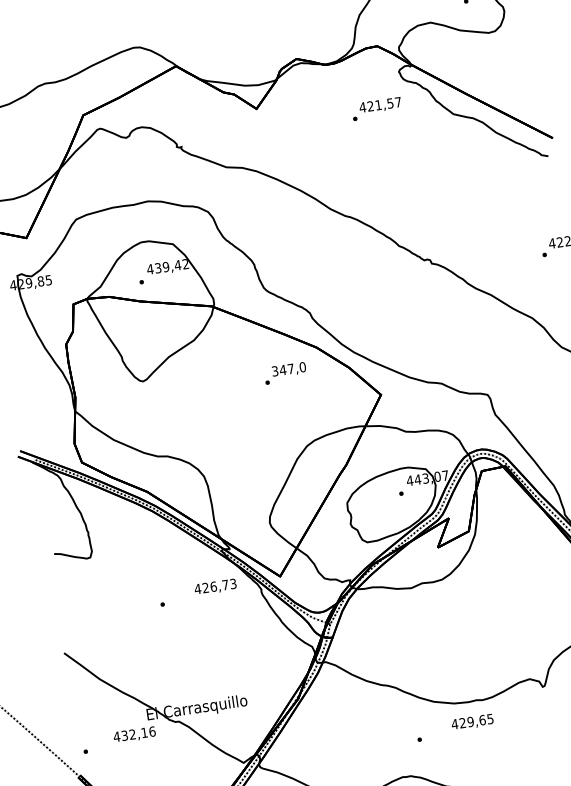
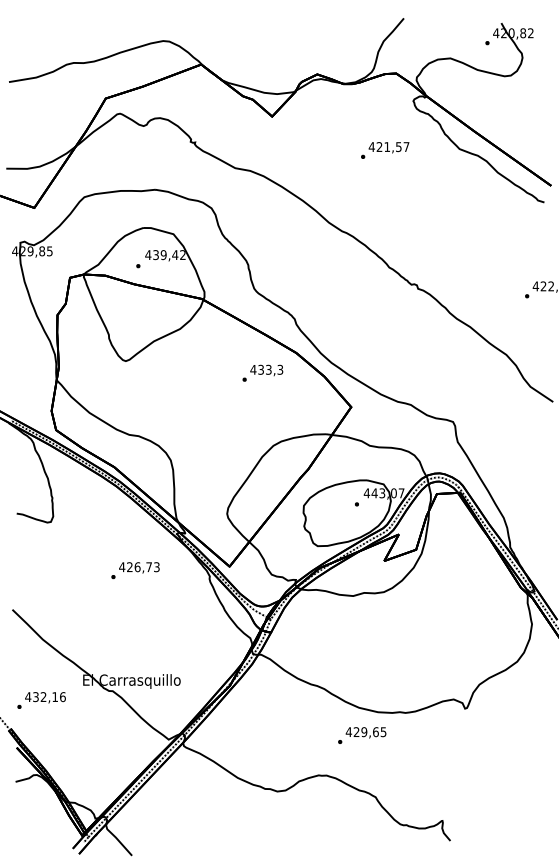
text: (377, 109) -> (385, 150), moved
text: (288, 368) -> (266, 369), 347,0 -> 433,3
text: (215, 586) -> (139, 567), moved
text: (471, 722) -> (365, 732), moved
text: (134, 734) -> (45, 697), moved

